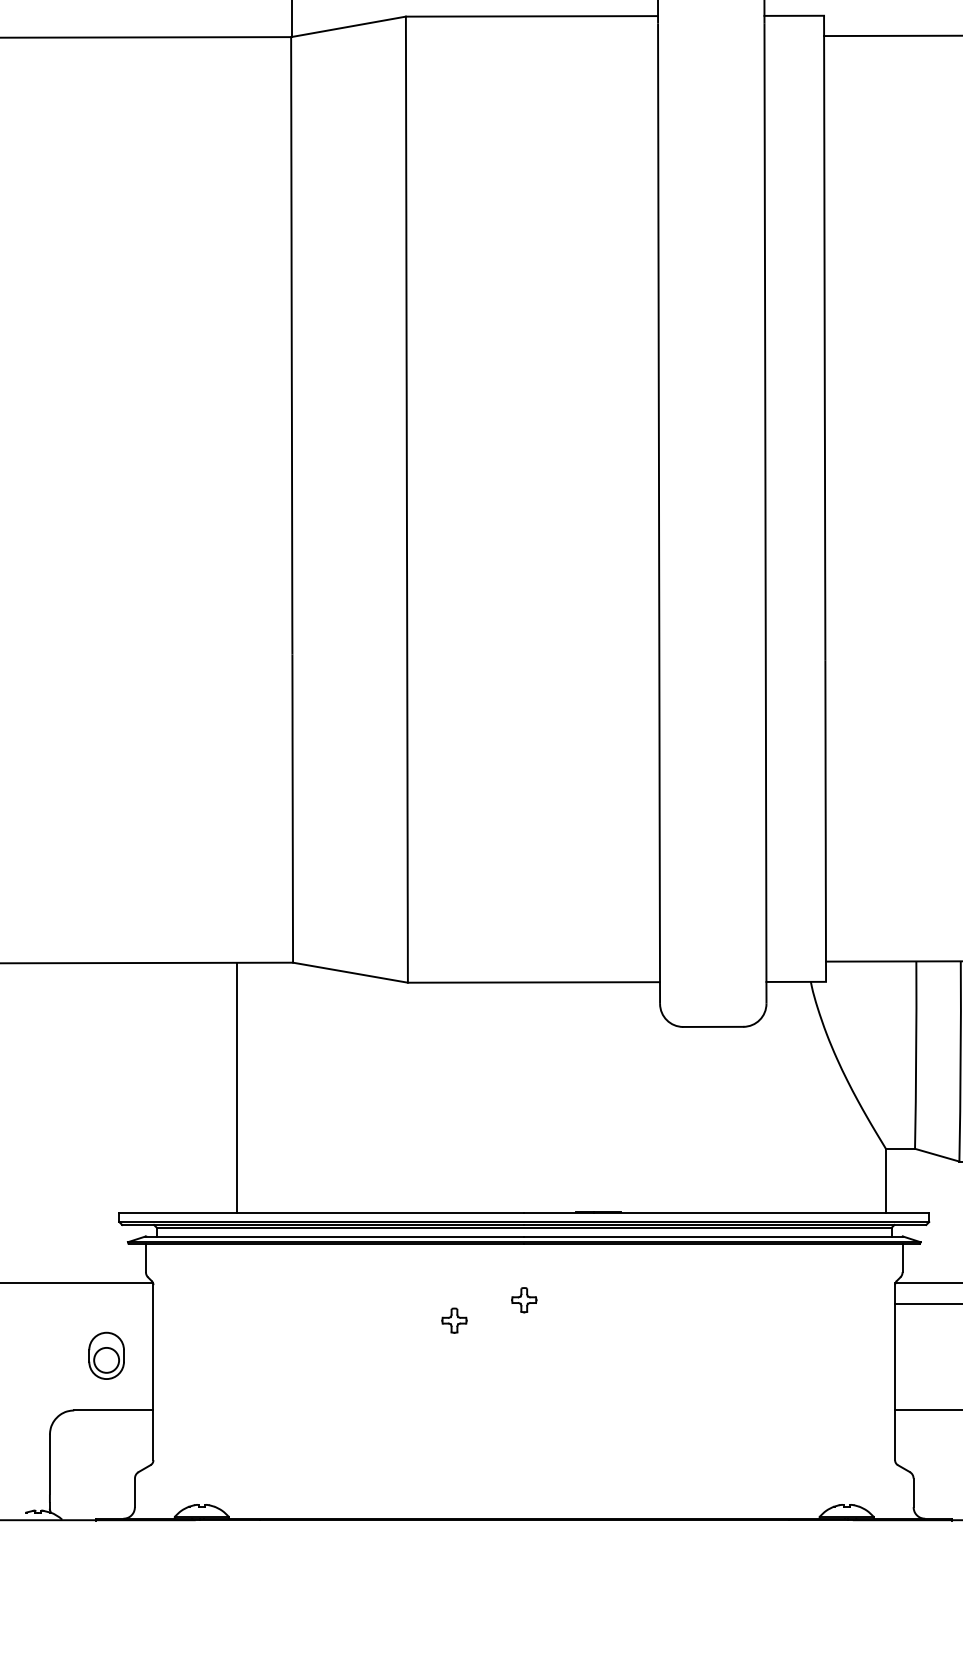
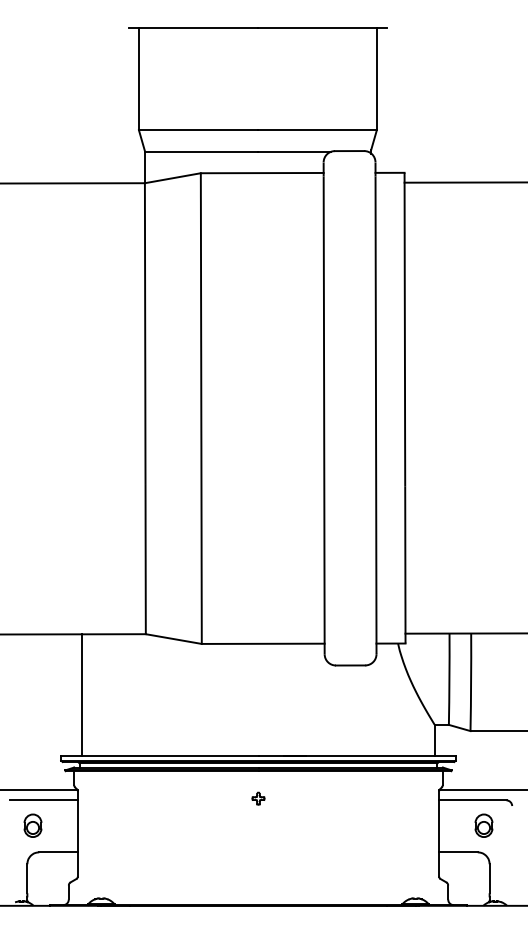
line: (236, 1088) -> (82, 695), moved
line: (83, 1304) -> (43, 800), added
part: (454, 1320) -> (224, 808), removed
part: (105, 1355) -> (32, 825), moved

